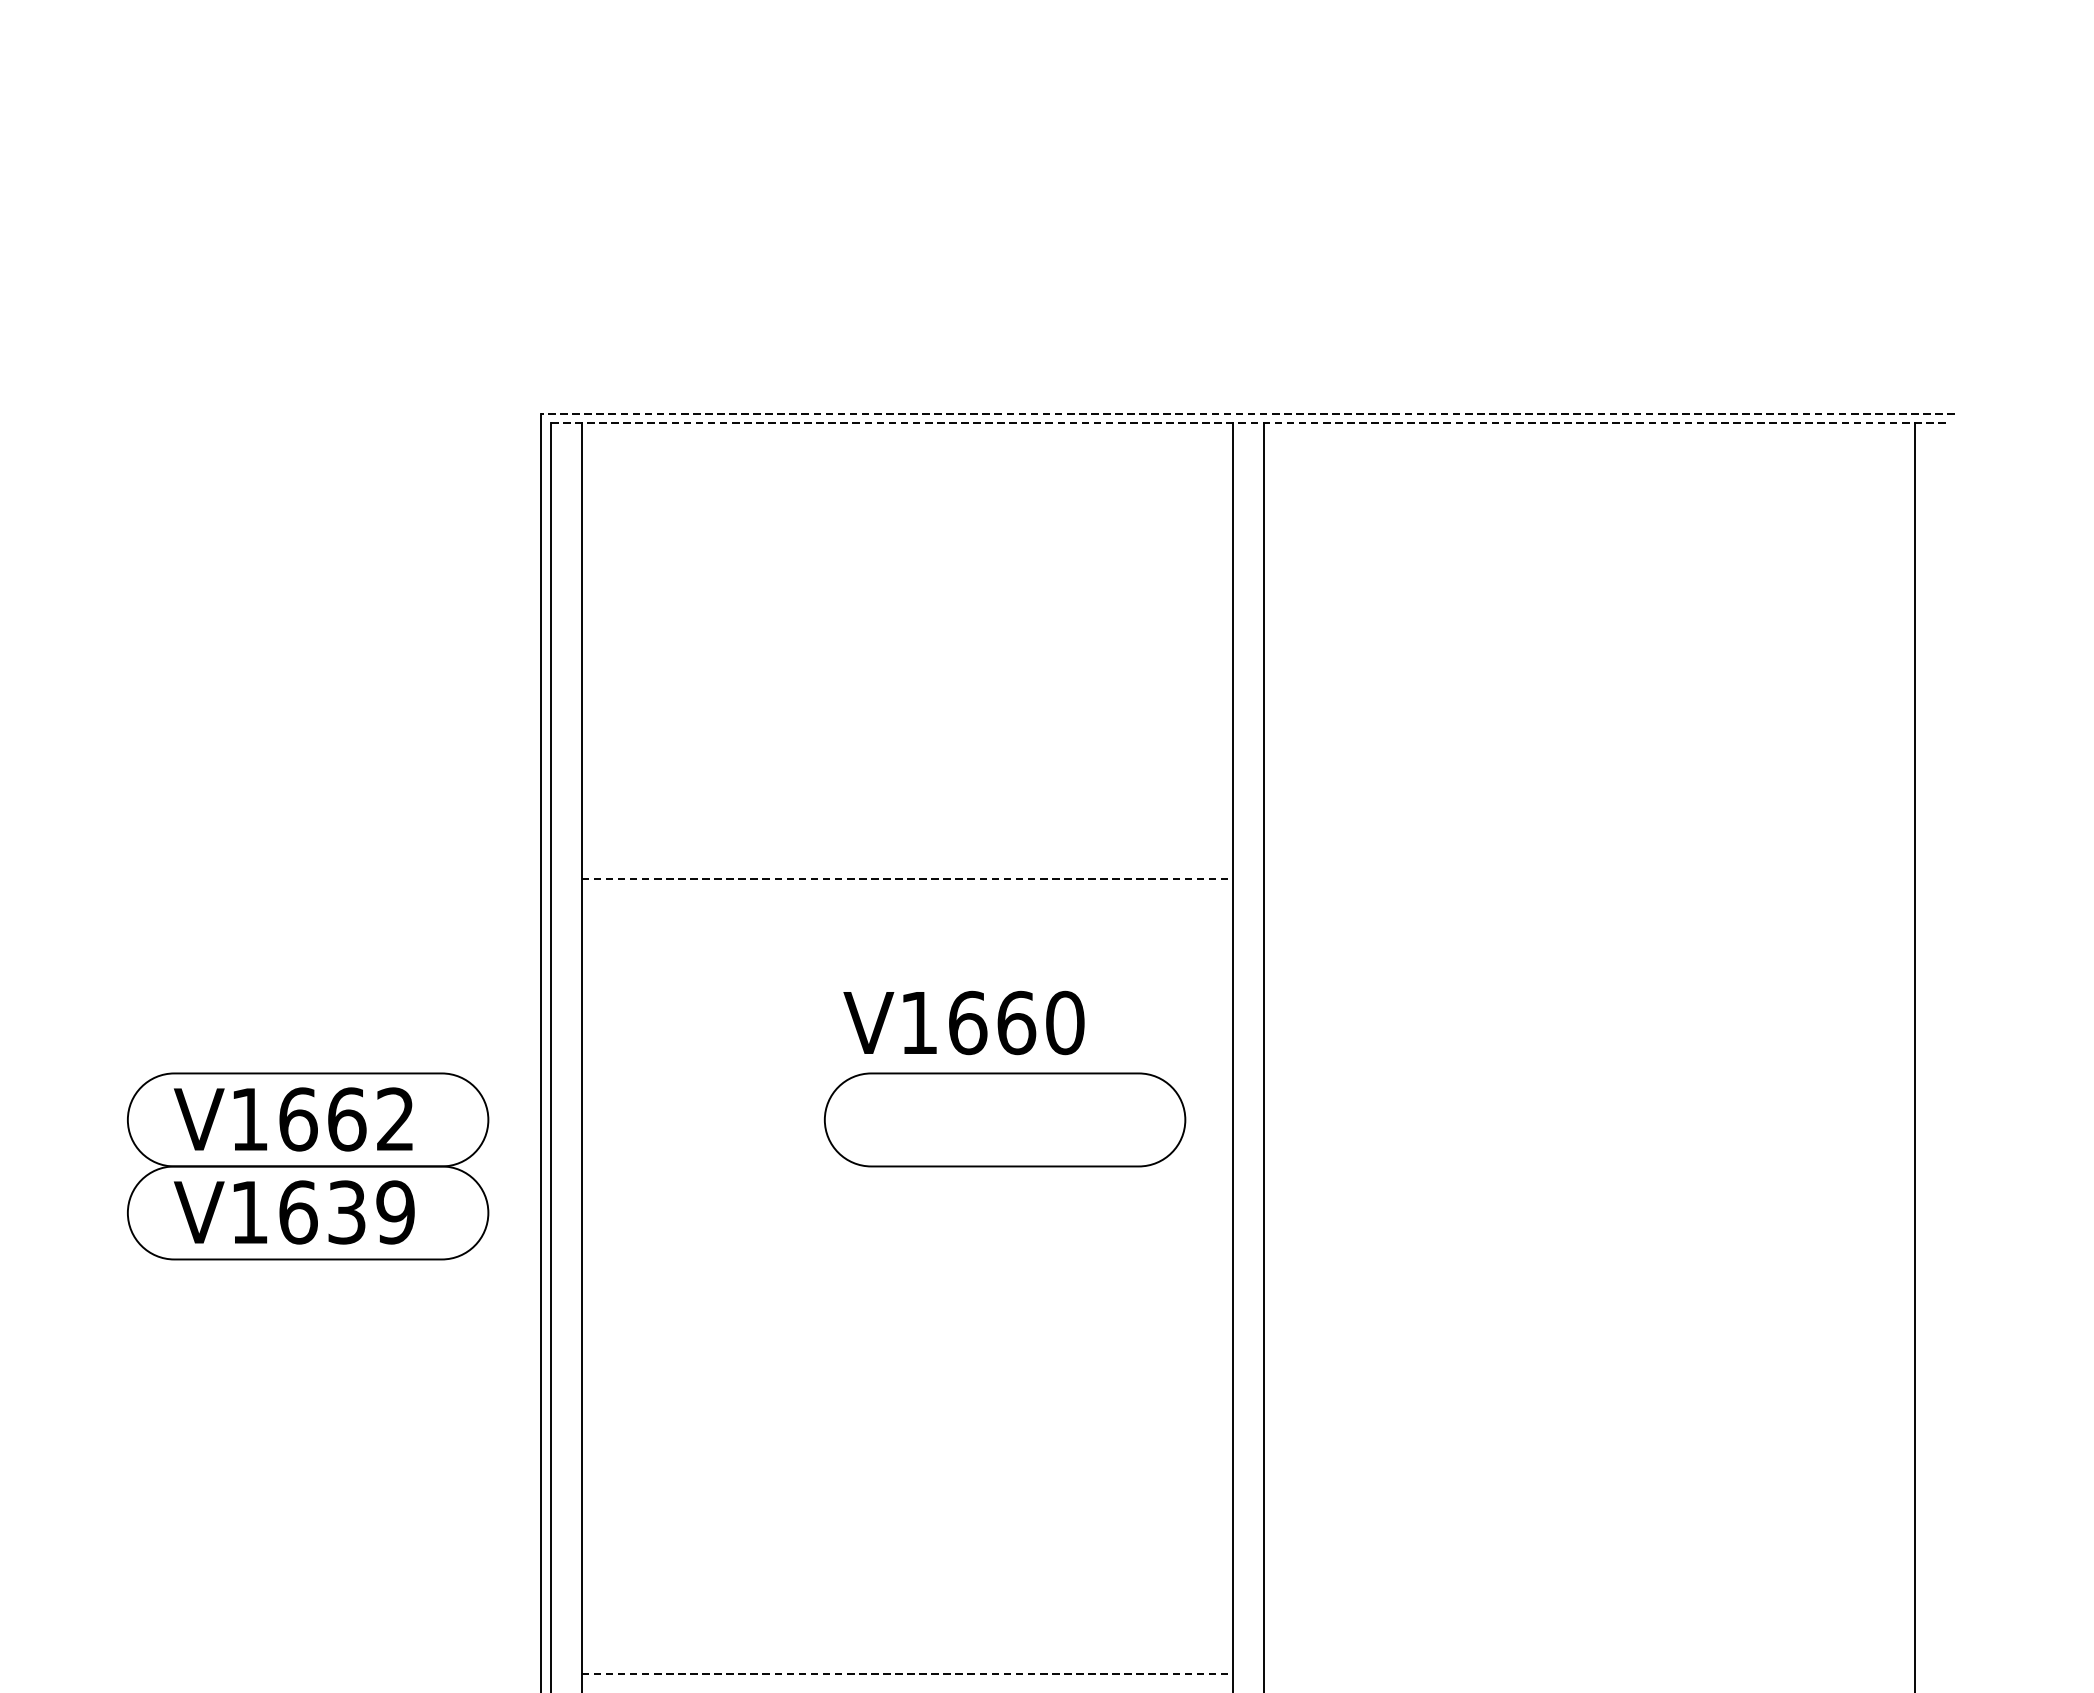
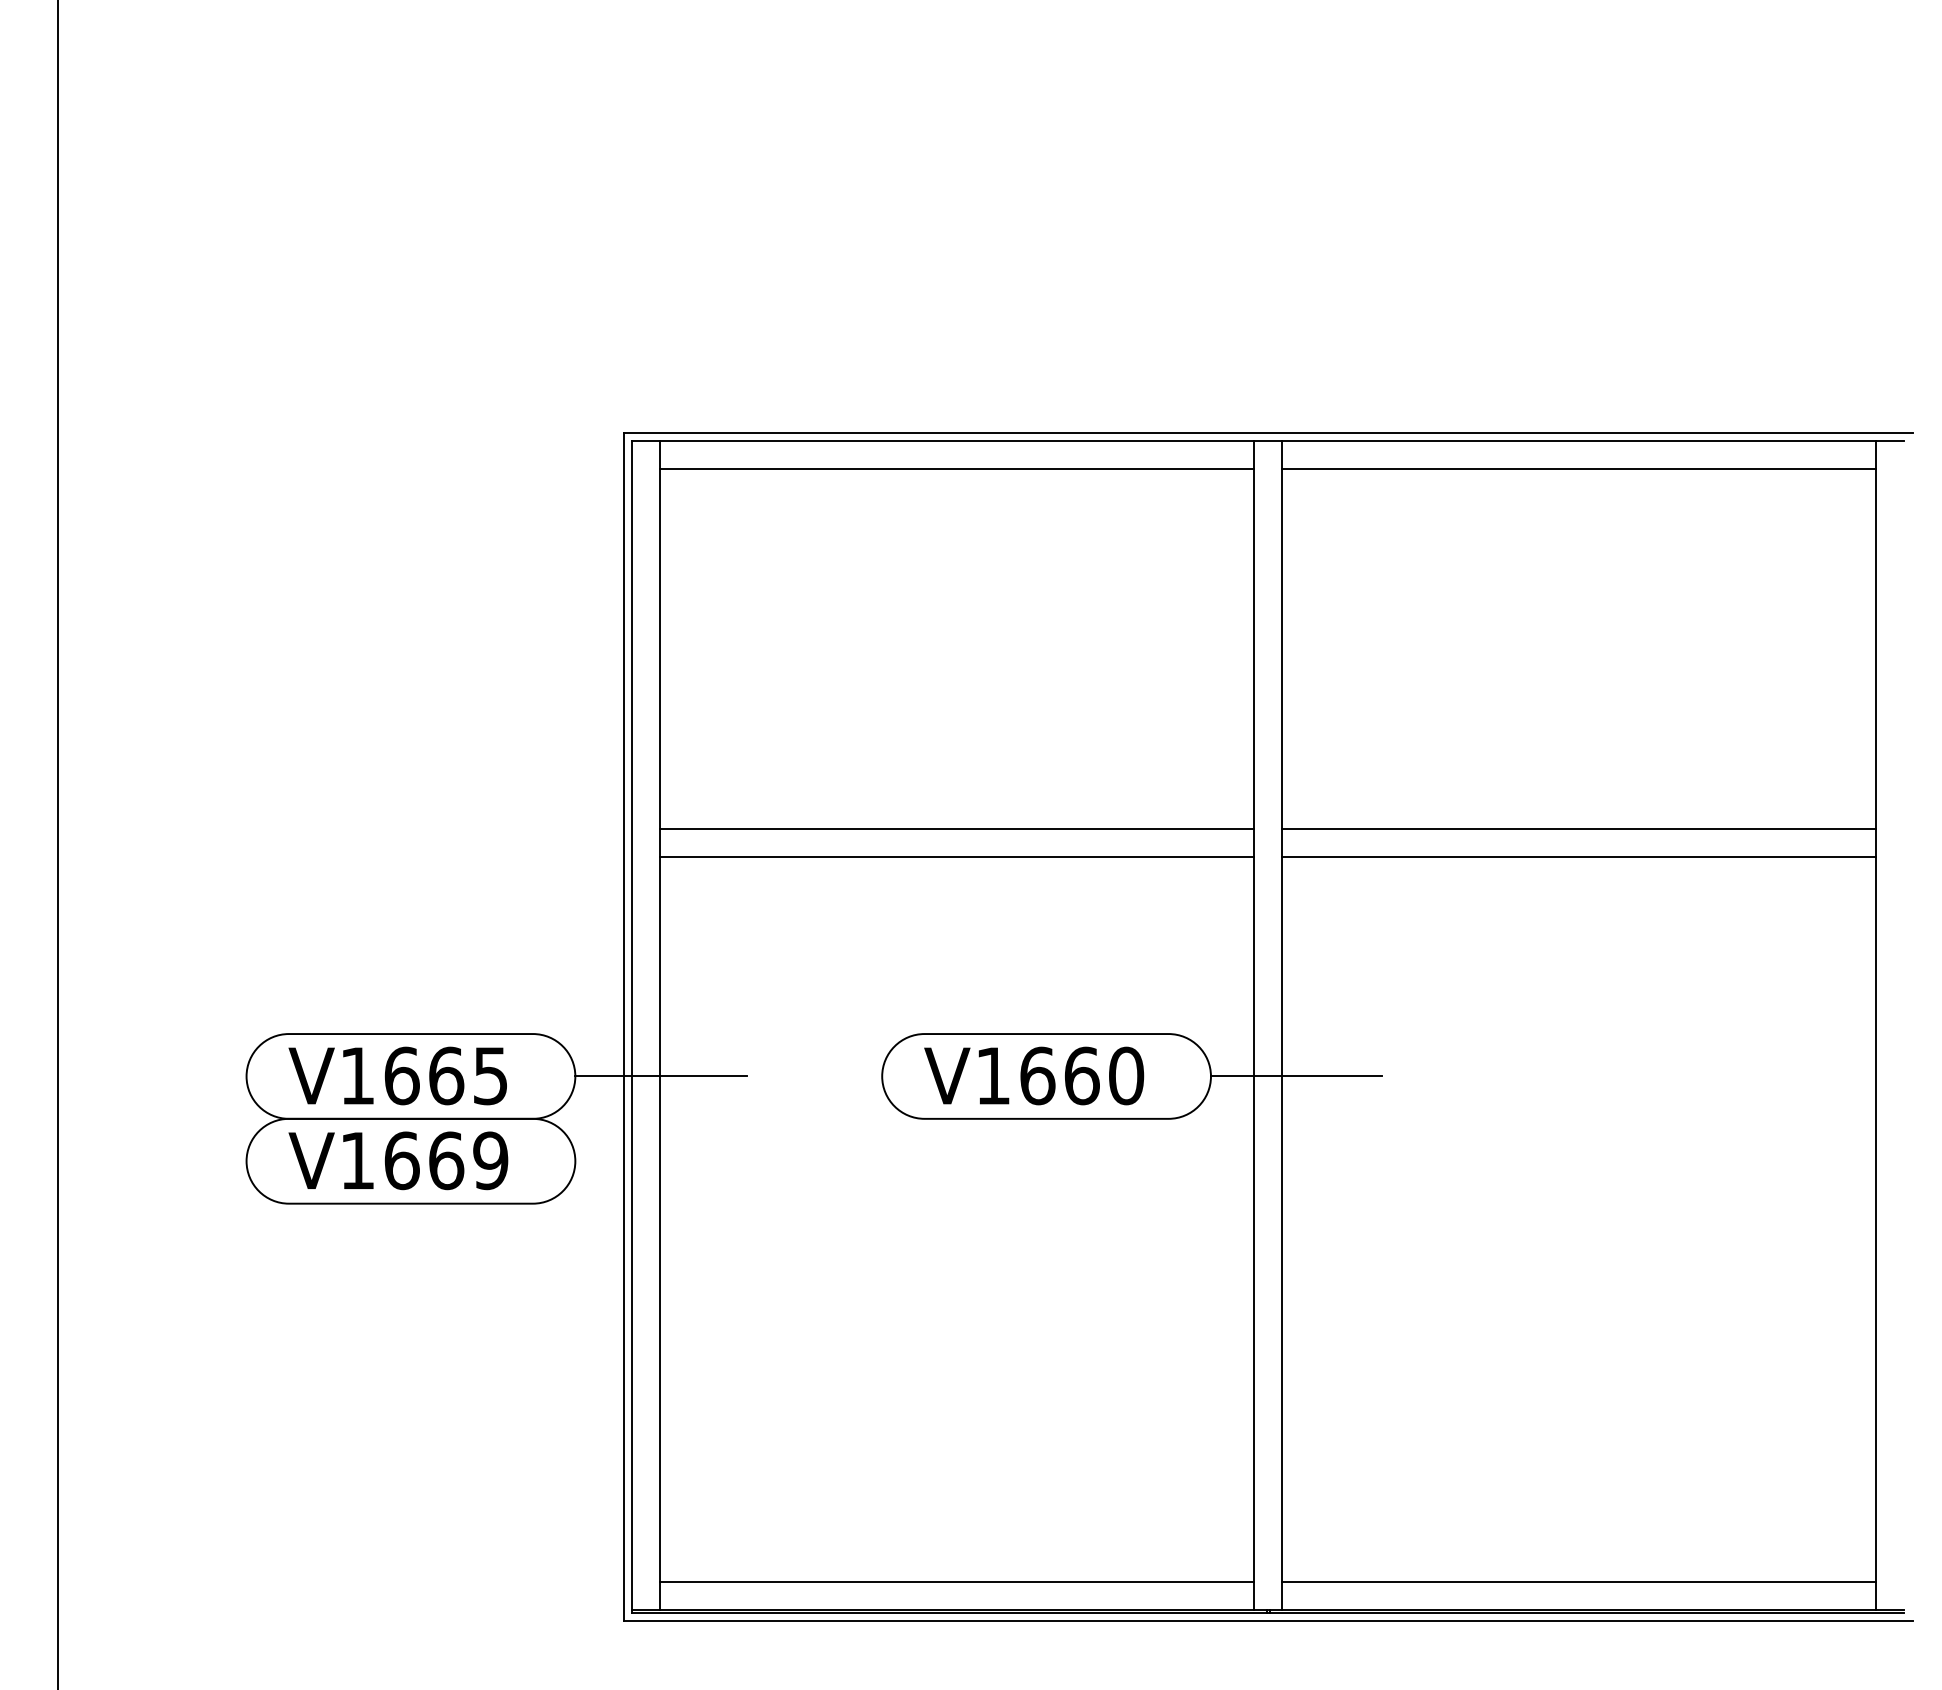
line: (1248, 413) -> (1268, 432), dashed -> solid
line: (1247, 423) -> (1267, 441), dashed -> solid
line: (907, 454) -> (957, 469), added
line: (1589, 454) -> (1579, 469), added
line: (907, 848) -> (957, 828), added
line: (1589, 848) -> (1579, 828), added
line: (907, 878) -> (957, 856), dashed -> solid
line: (1589, 878) -> (1579, 856), added
text: (964, 1022) -> (1034, 1075), moved
text: (394, 1118) -> (489, 1075), V1662 -> V1665
line: (581, 1120) -> (660, 1076), added
line: (1279, 1120) -> (1296, 1076), added
text: (347, 1212) -> (446, 1160), V1639 -> V1669
line: (907, 1673) -> (957, 1581), dashed -> solid
line: (1589, 1673) -> (1579, 1581), added

